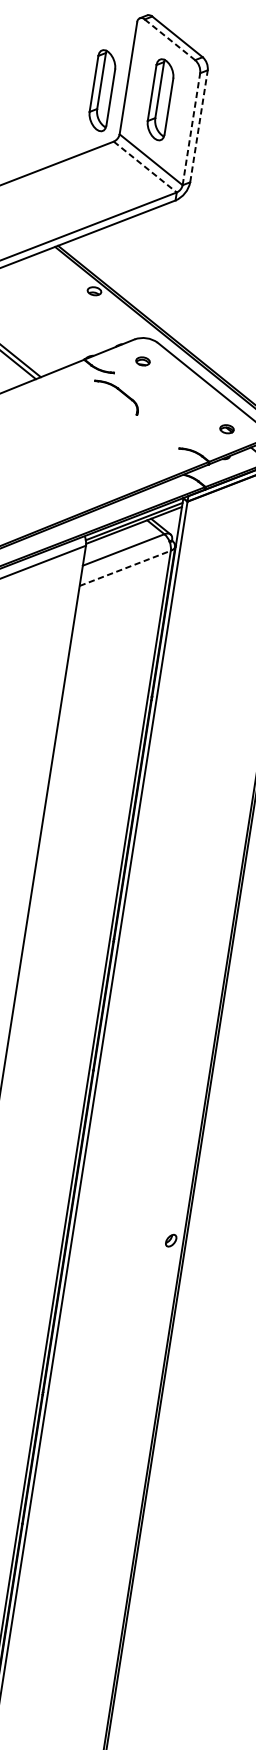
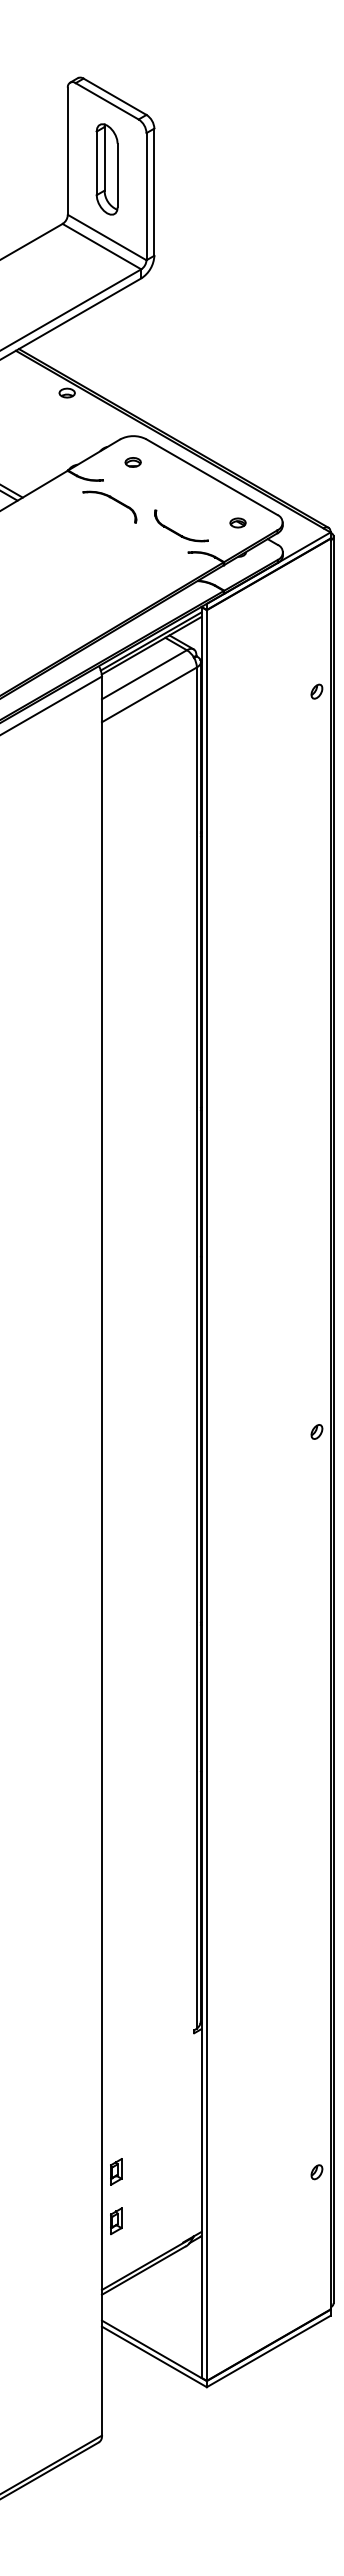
line: (170, 39) -> (107, 101), dashed -> solid
part: (101, 90) -> (40, 169), removed
line: (199, 126) -> (154, 192), dashed -> solid
line: (191, 129) -> (146, 196), dashed -> solid
line: (145, 167) -> (102, 246), dashed -> solid
part: (172, 429) -> (177, 532), added
line: (125, 568) -> (149, 694), dashed -> solid

